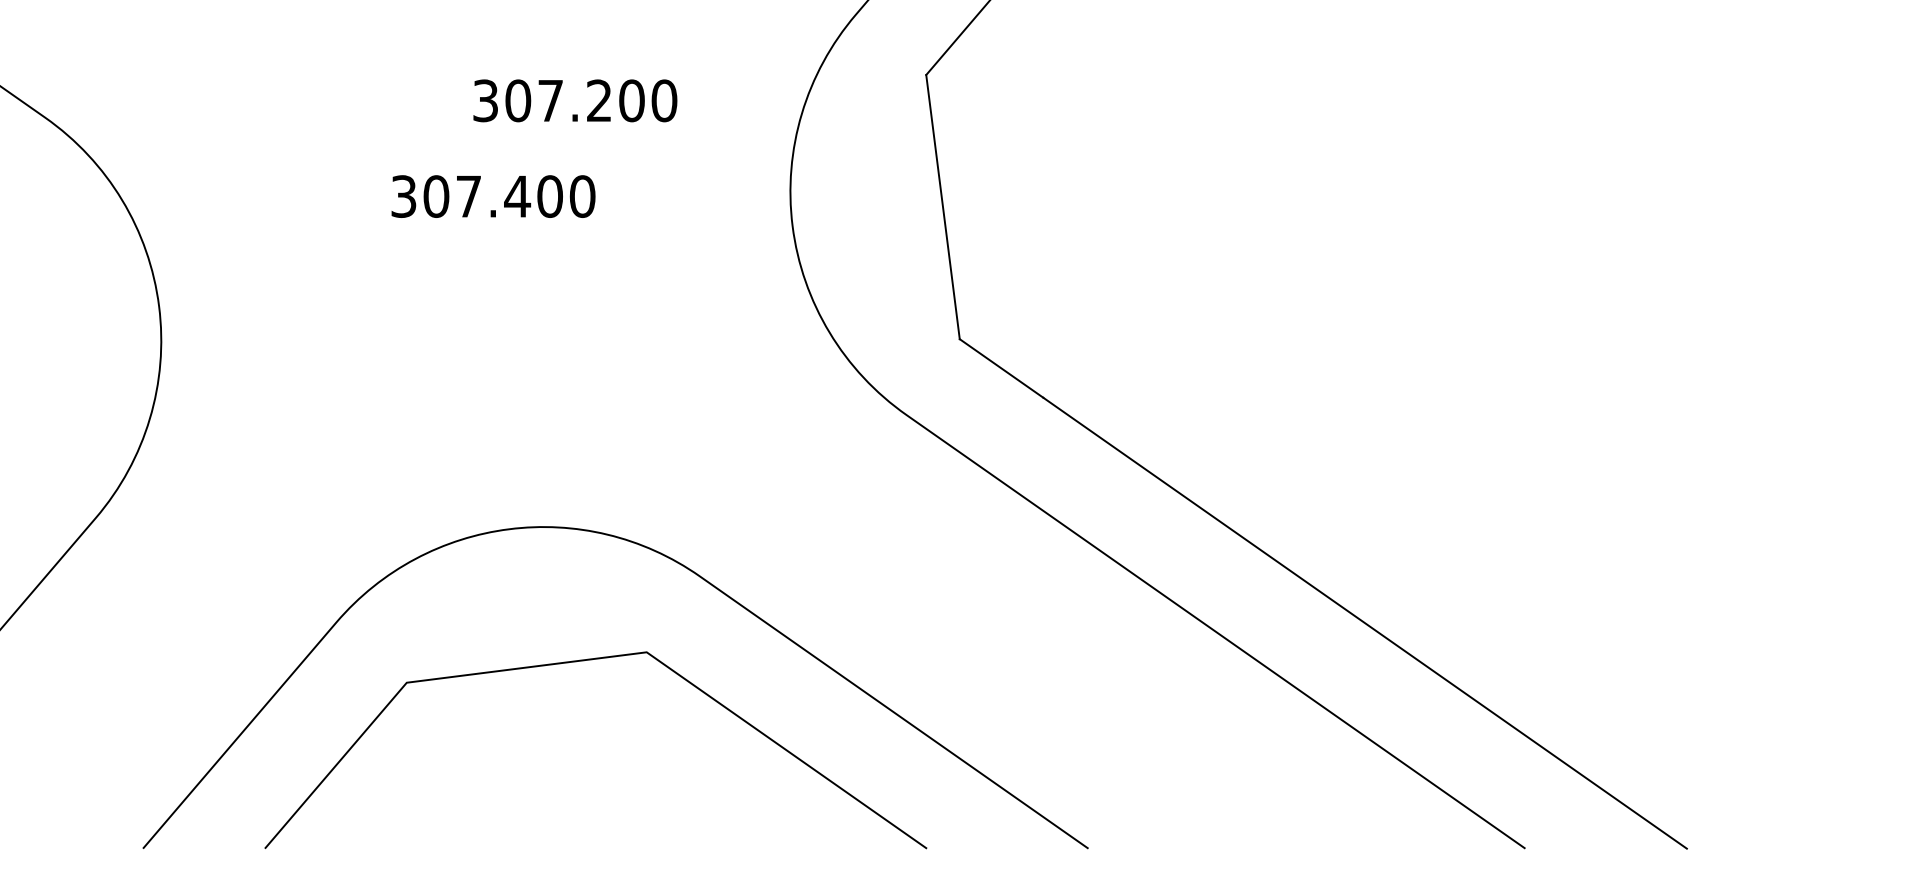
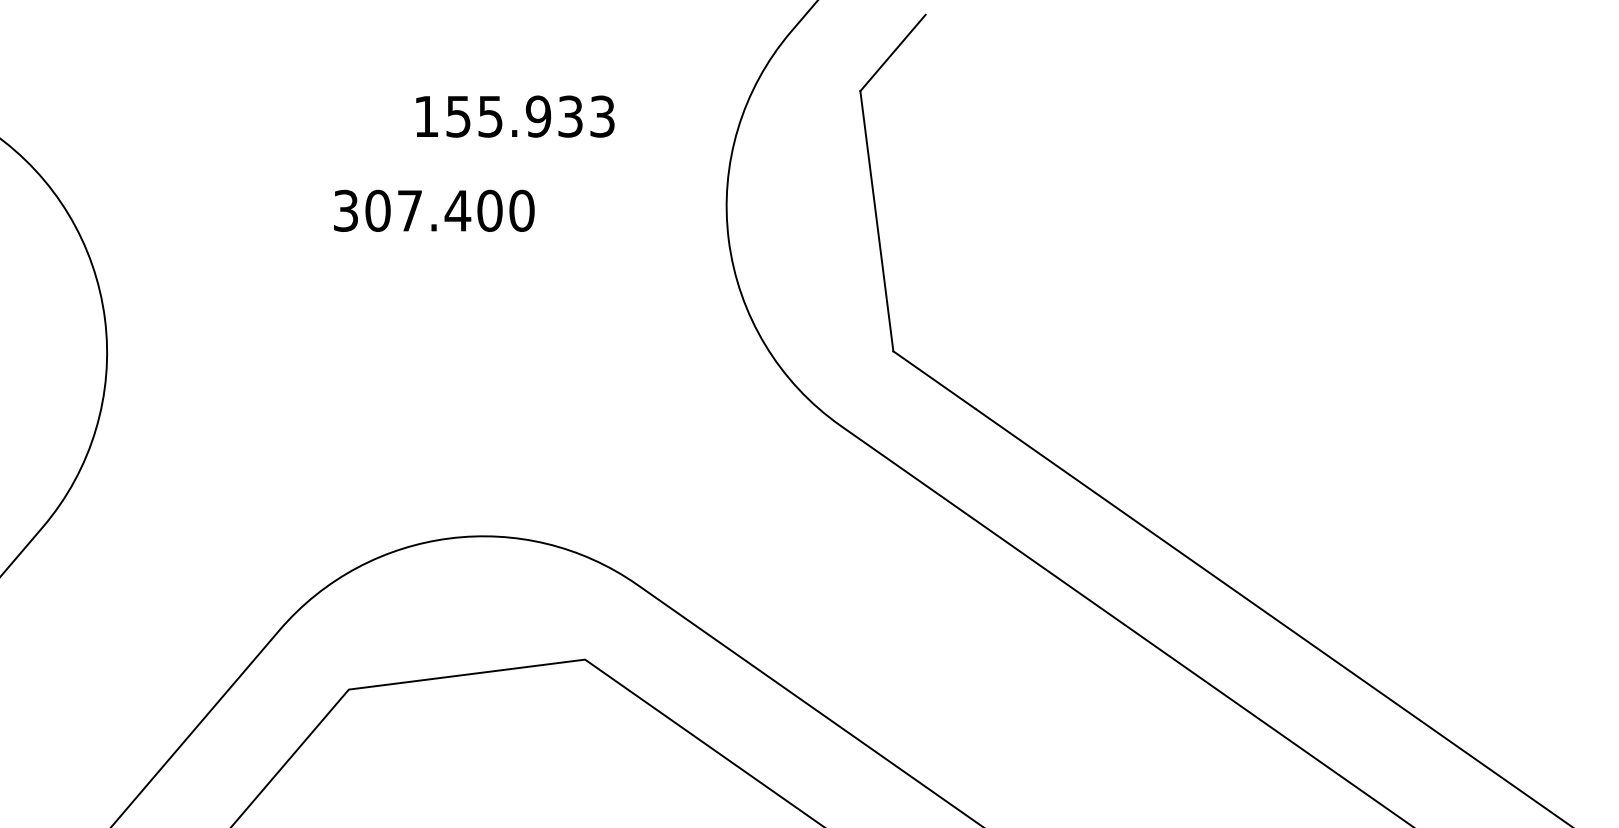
text: (575, 100) -> (514, 116), 307.200 -> 155.933

